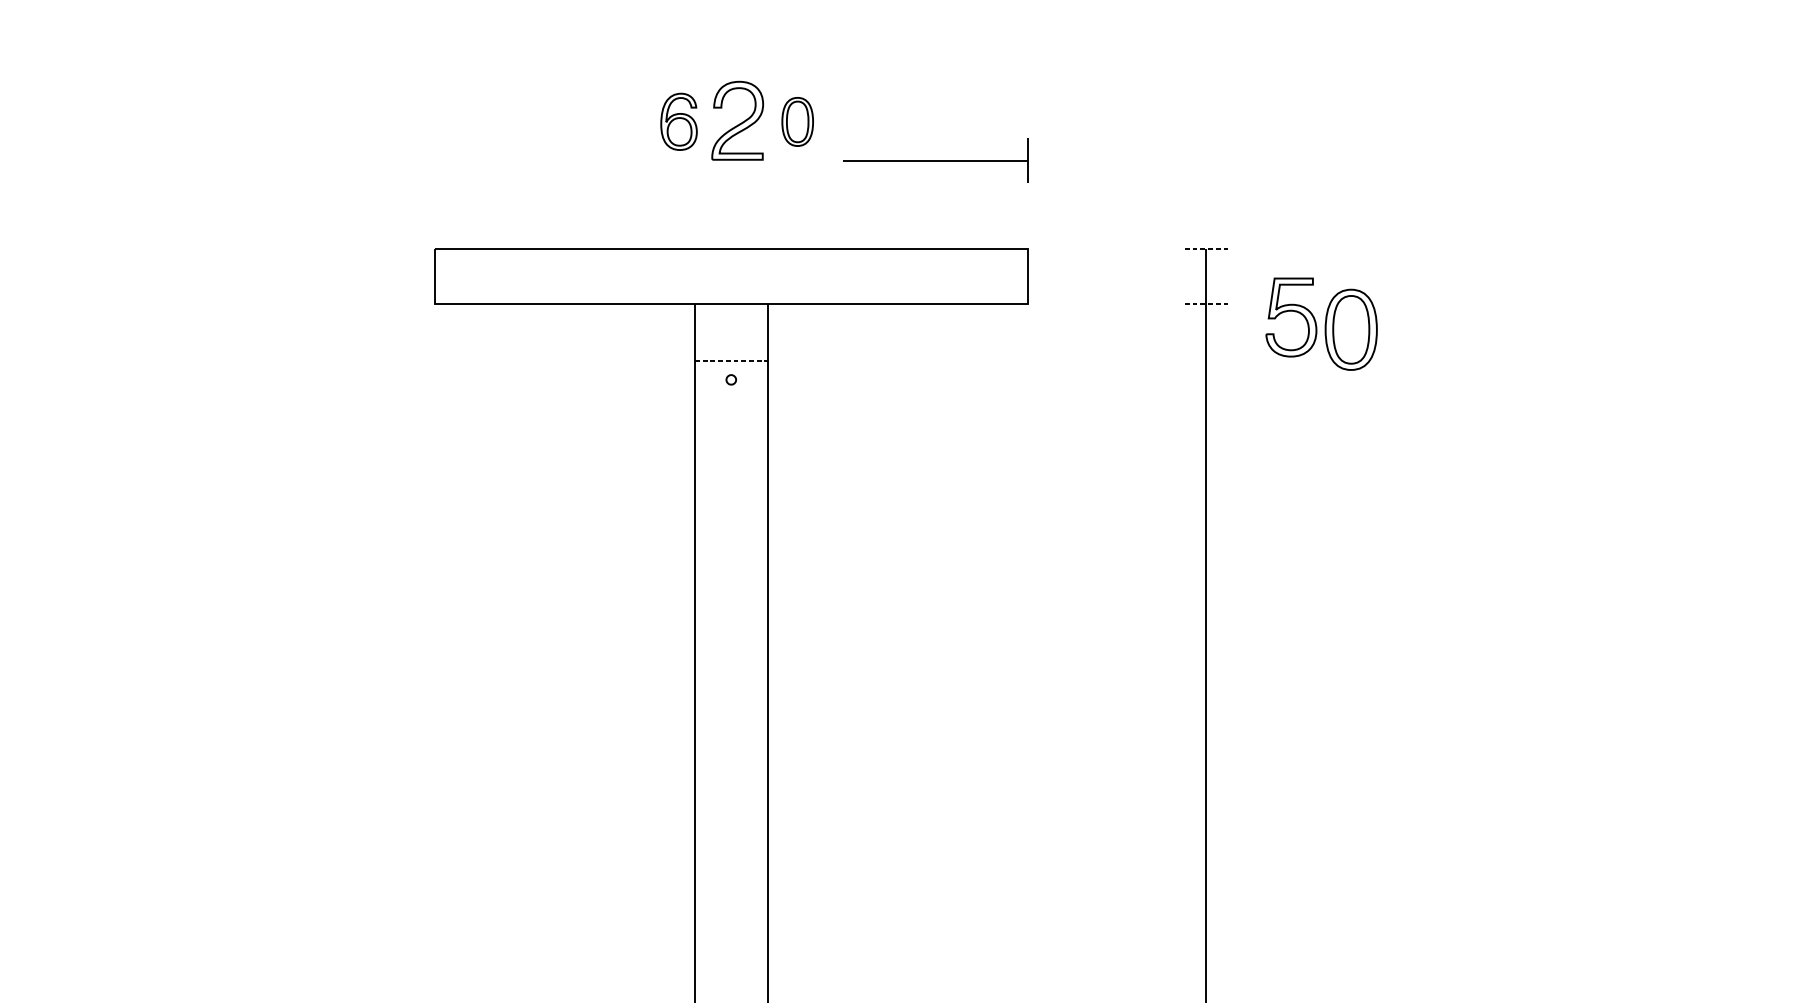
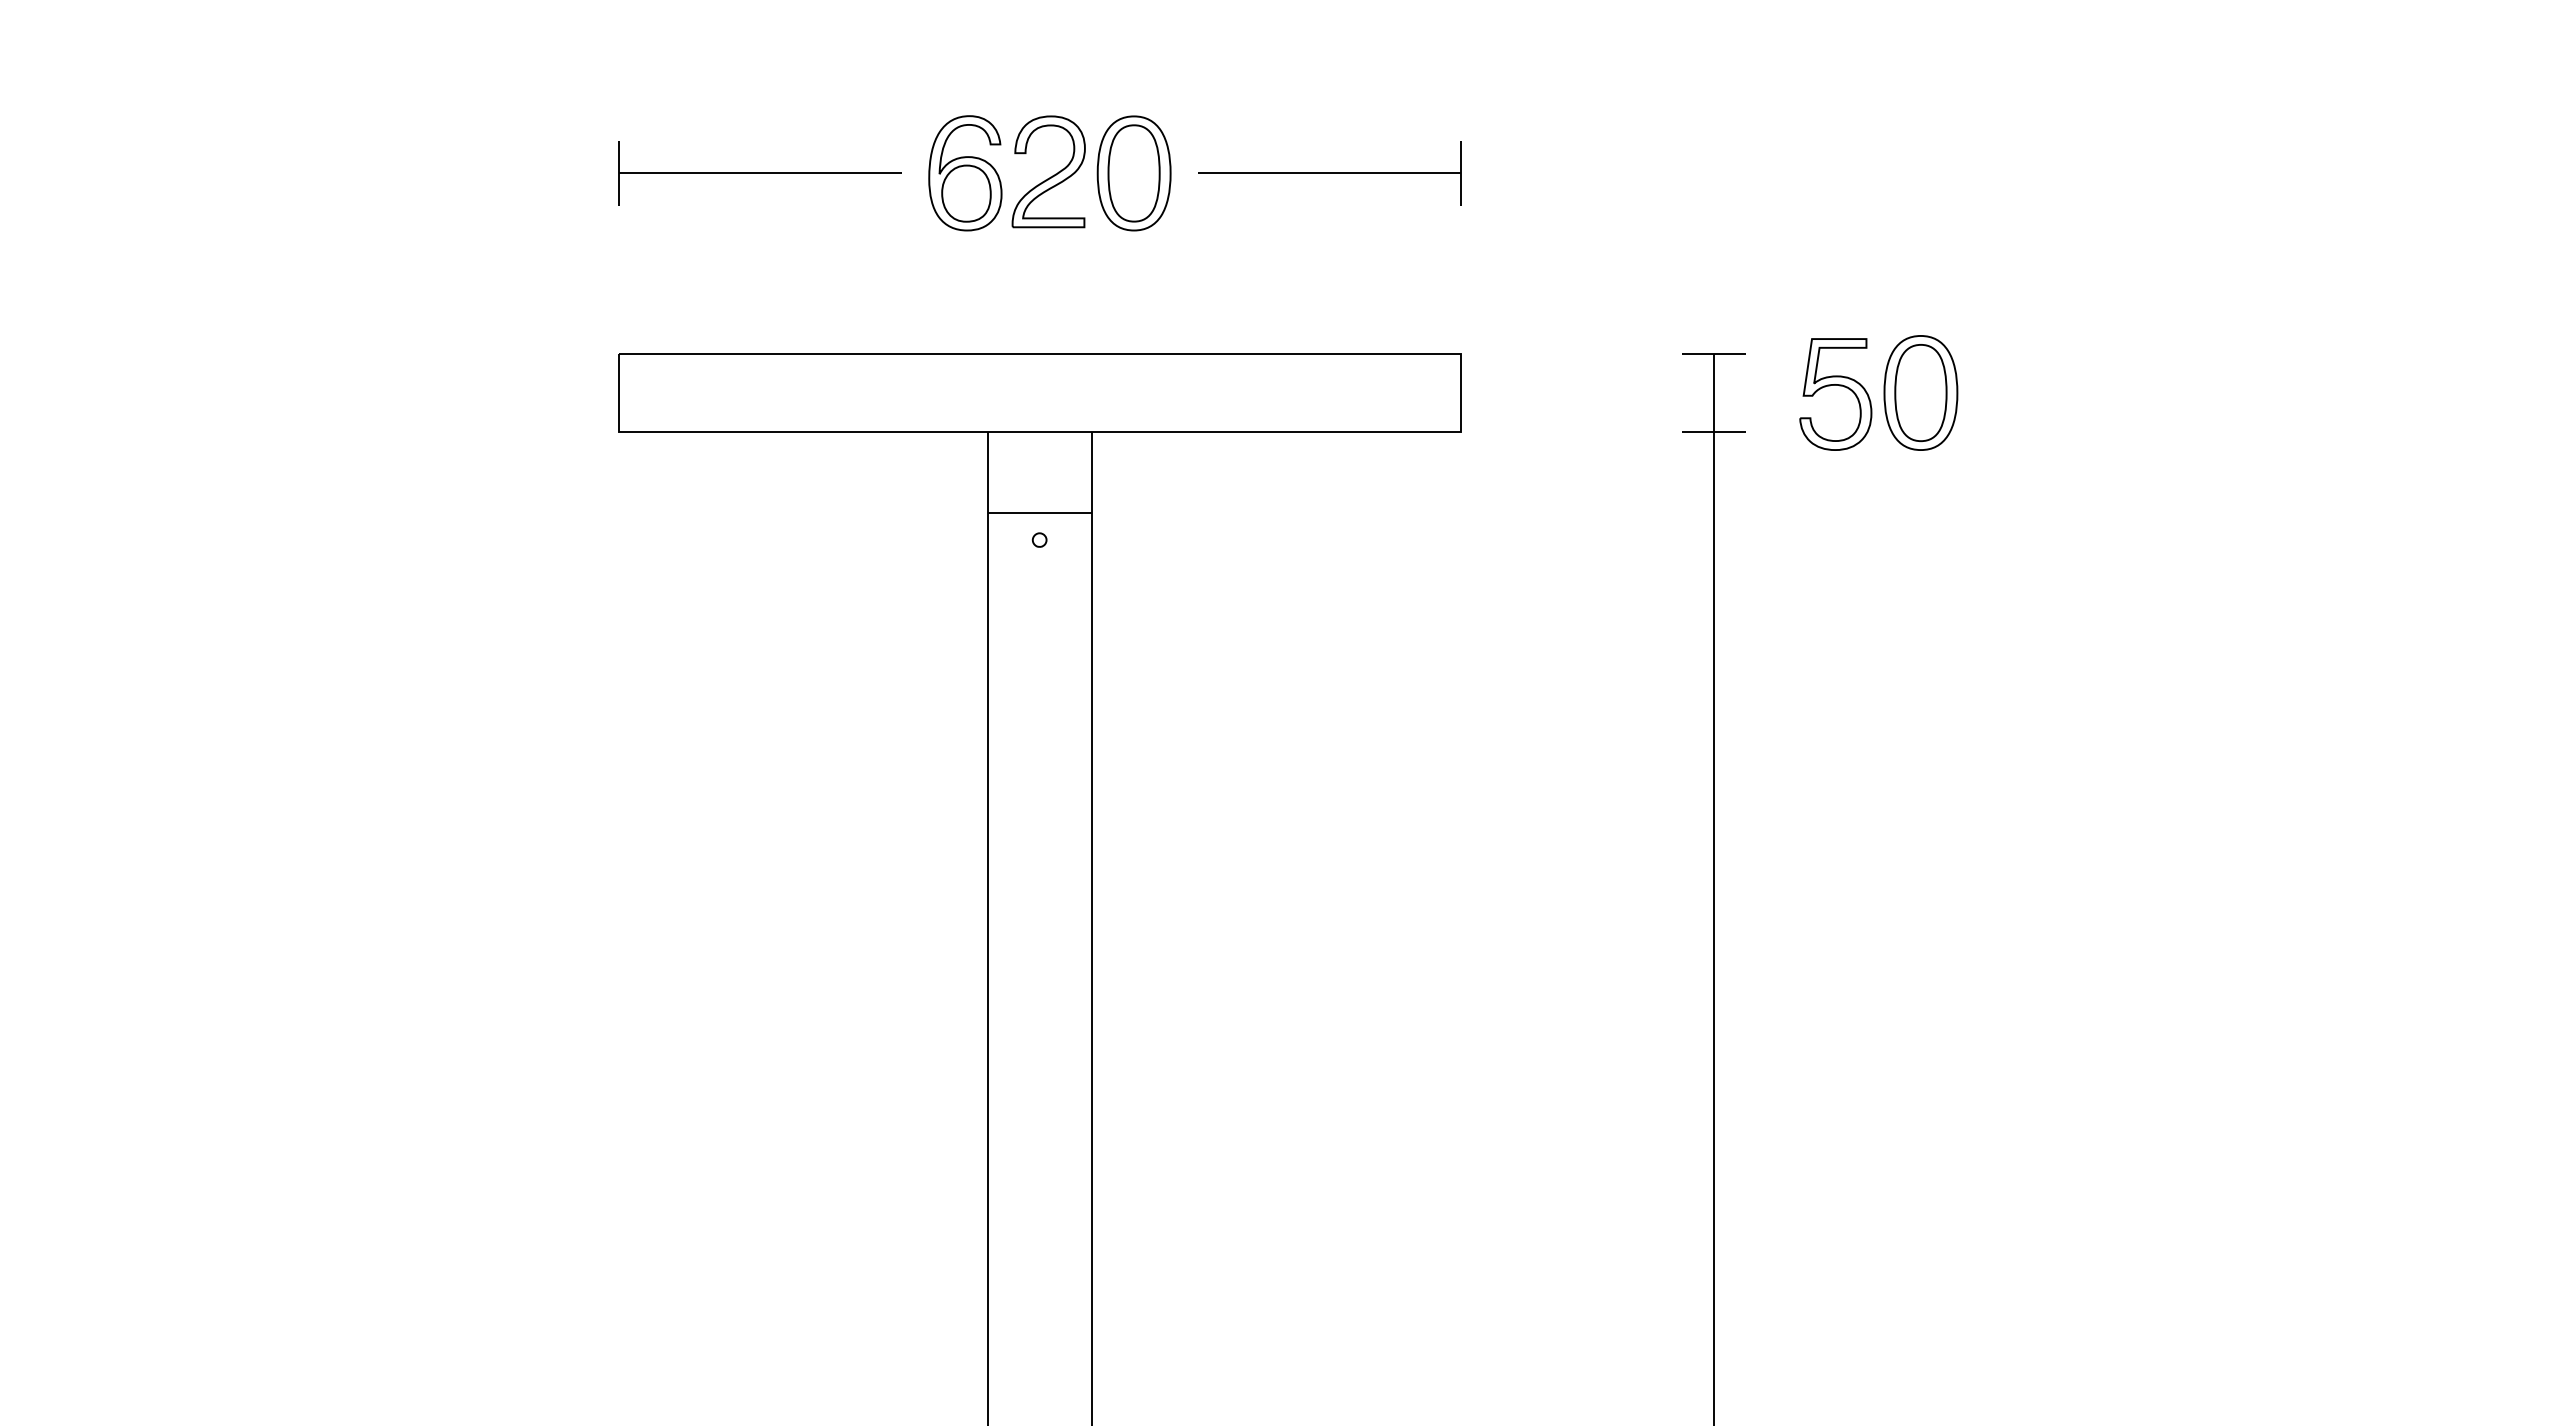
part: (534, 121) -> (759, 173), added
part: (679, 121) -> (965, 173), size x1.43
part: (797, 121) -> (1133, 173), size x1.67
part: (935, 160) -> (1329, 173), moved
line: (1205, 248) -> (1713, 353), dashed -> solid
line: (1205, 304) -> (1713, 432), dashed -> solid
part: (1293, 311) -> (1839, 386), moved
part: (1350, 329) -> (1920, 392), moved
line: (731, 360) -> (1039, 512), dashed -> solid

